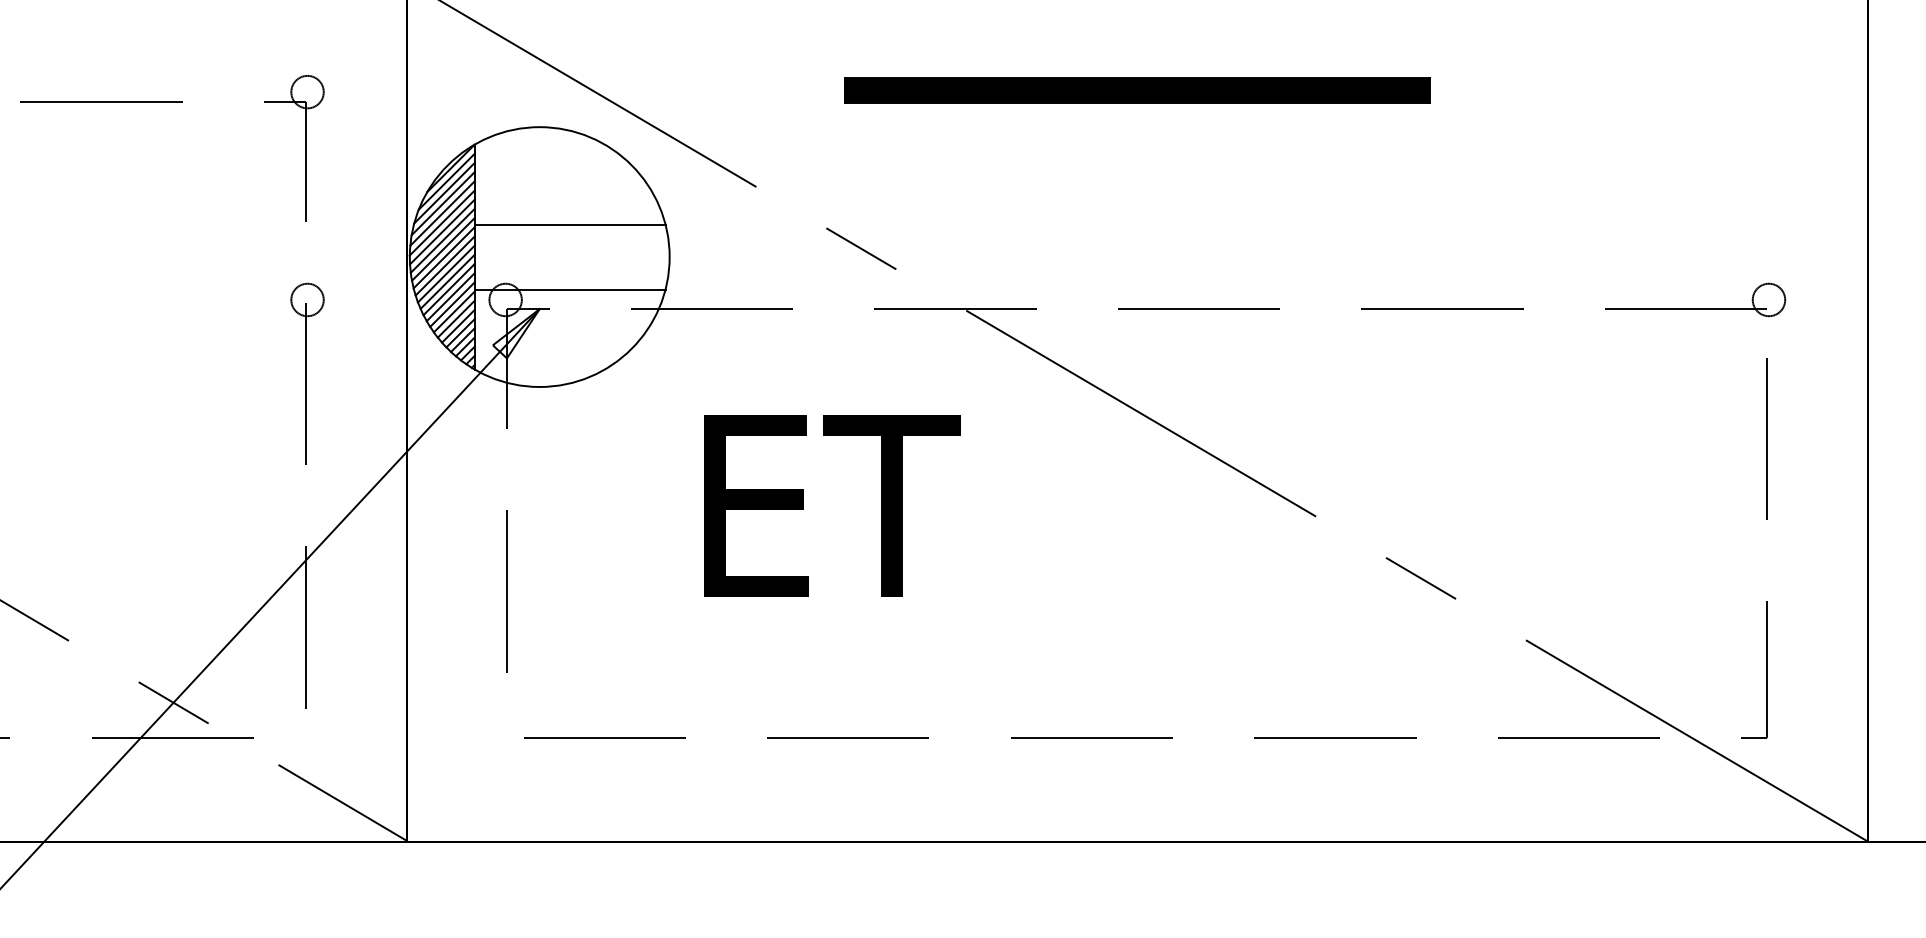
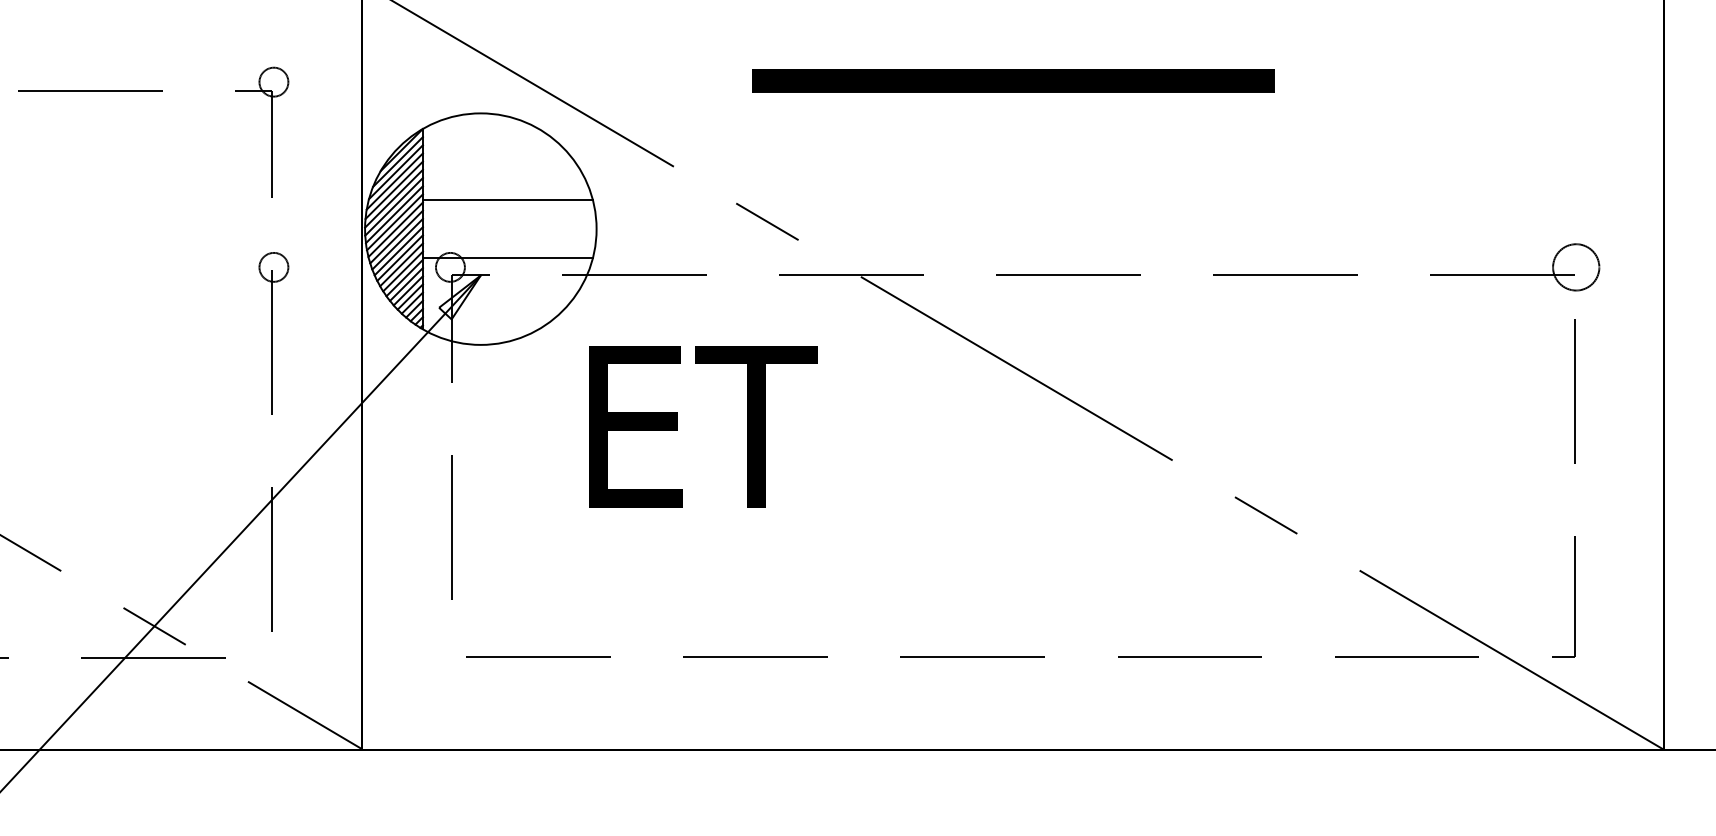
circle: (1768, 299) -> (1575, 266), size x1.6
text: (832, 505) -> (703, 426), moved

